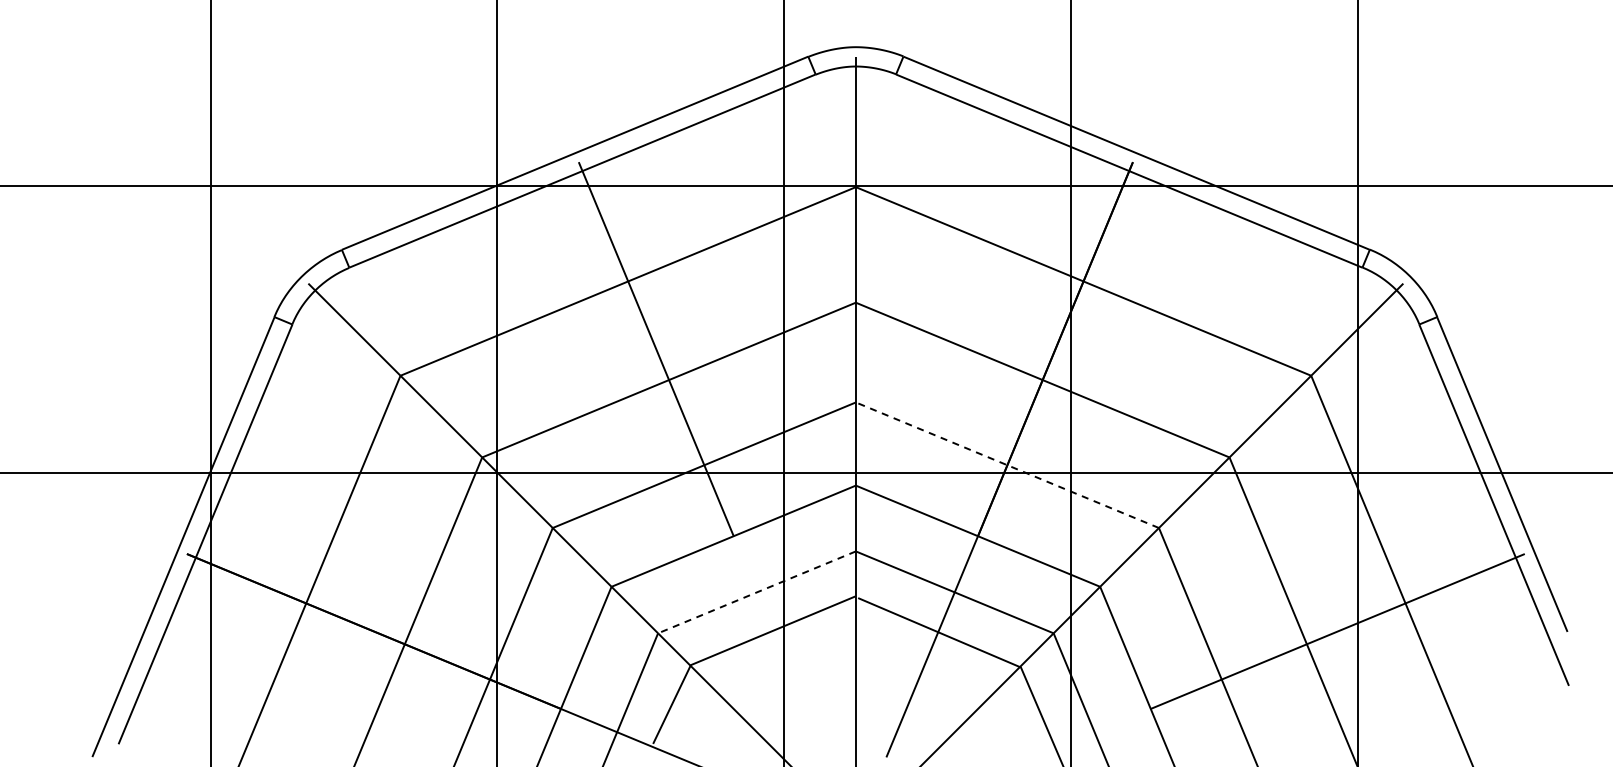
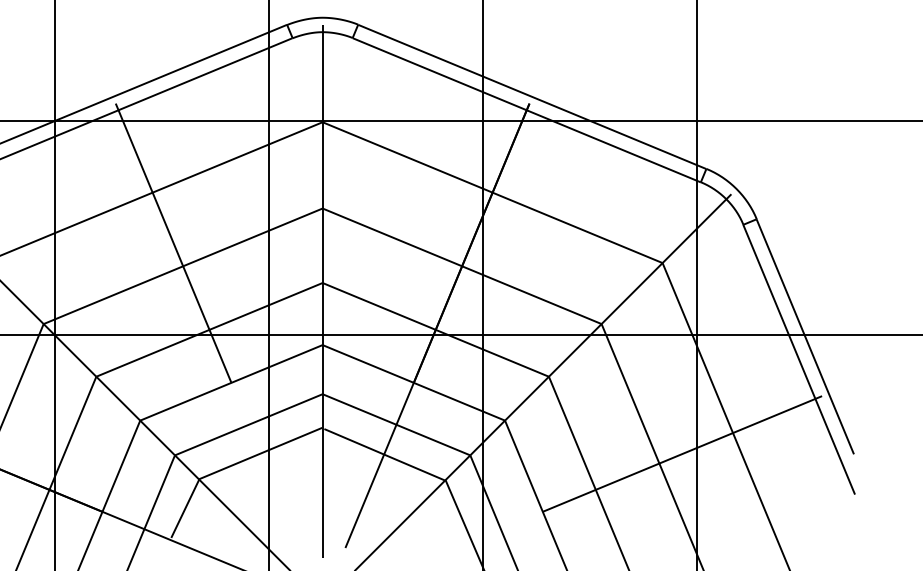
line: (1006, 465) -> (435, 330), dashed -> solid
line: (756, 592) -> (248, 424), dashed -> solid

